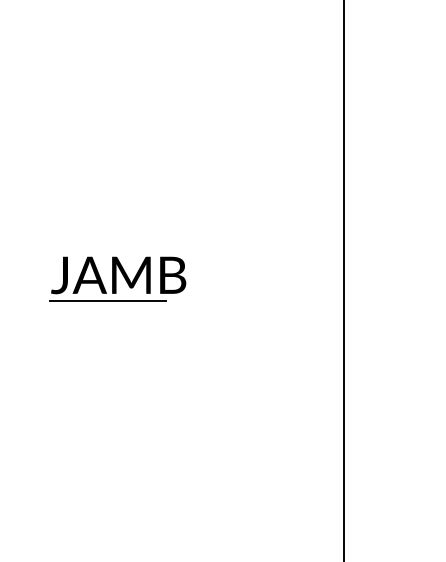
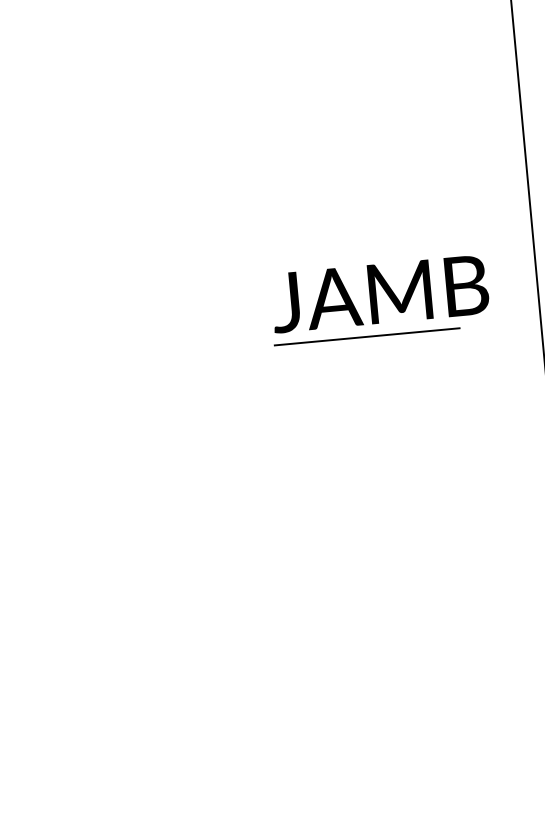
part: (117, 278) -> (378, 299), moved

